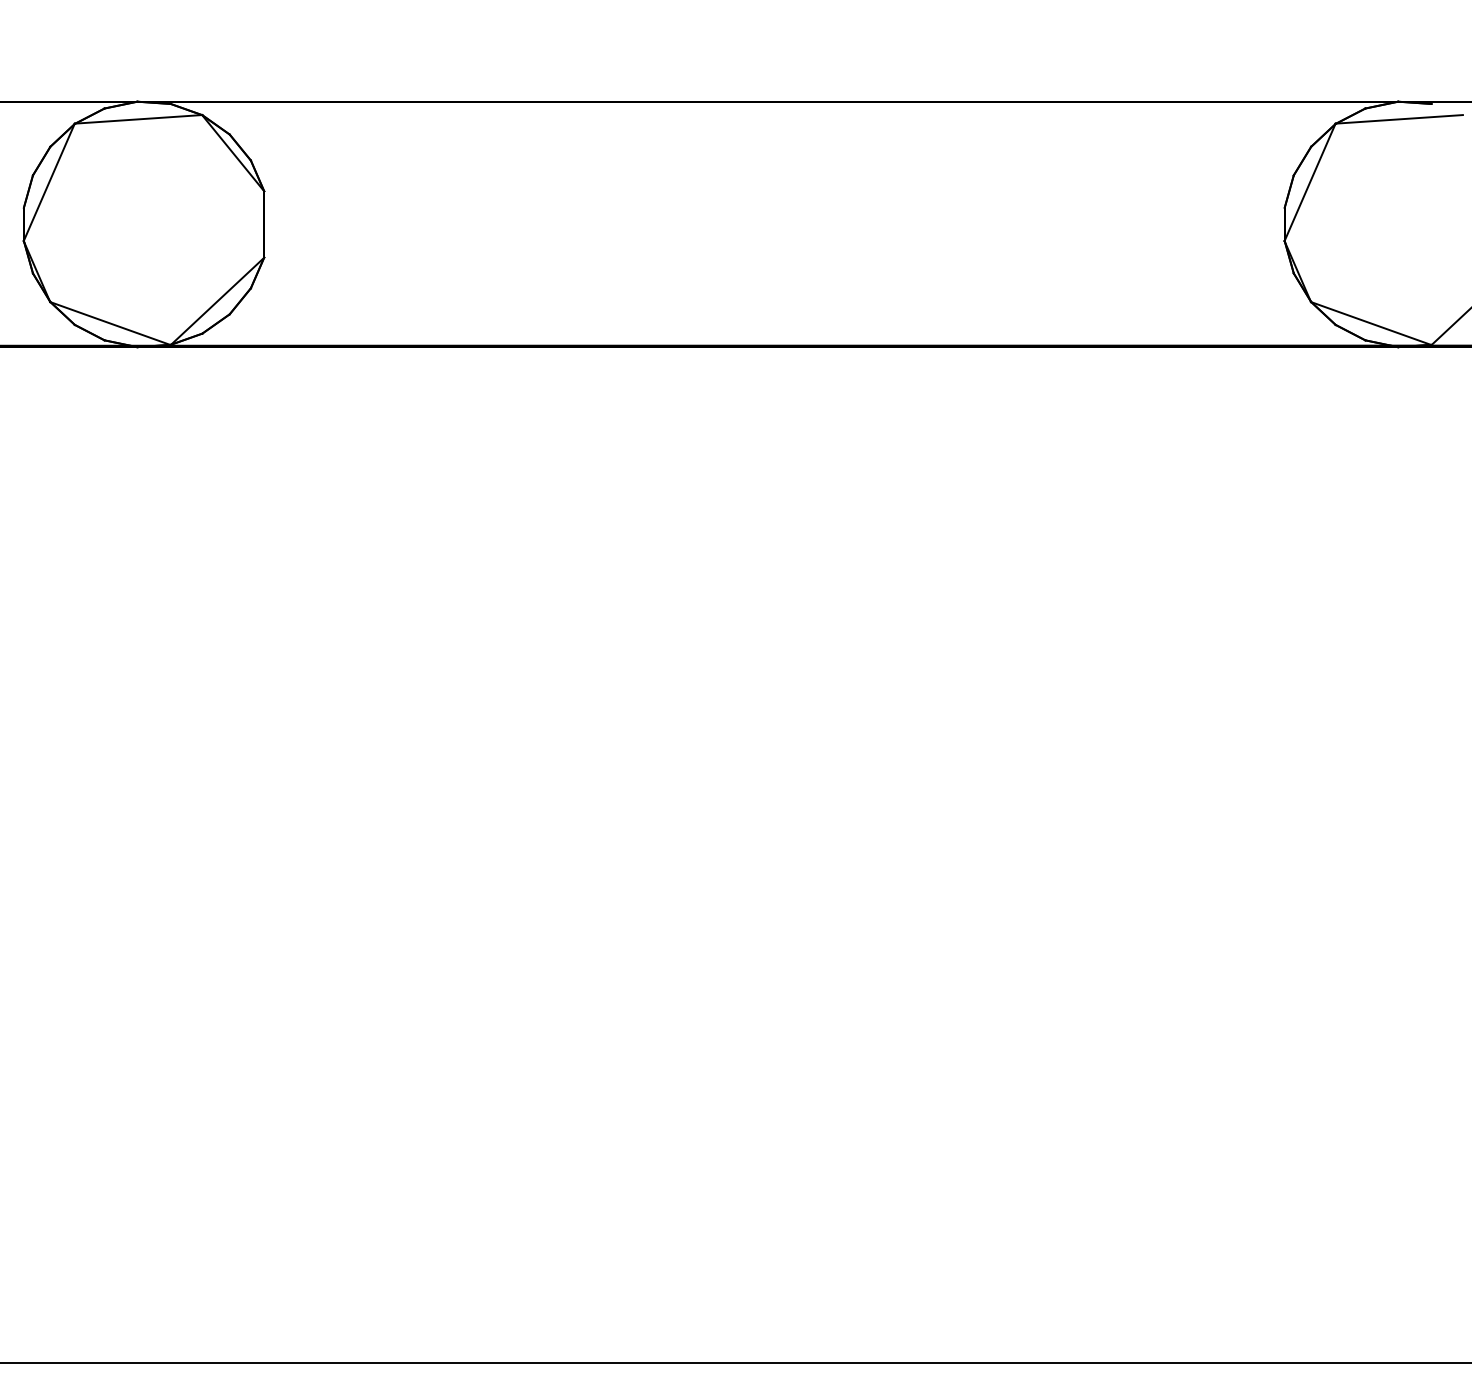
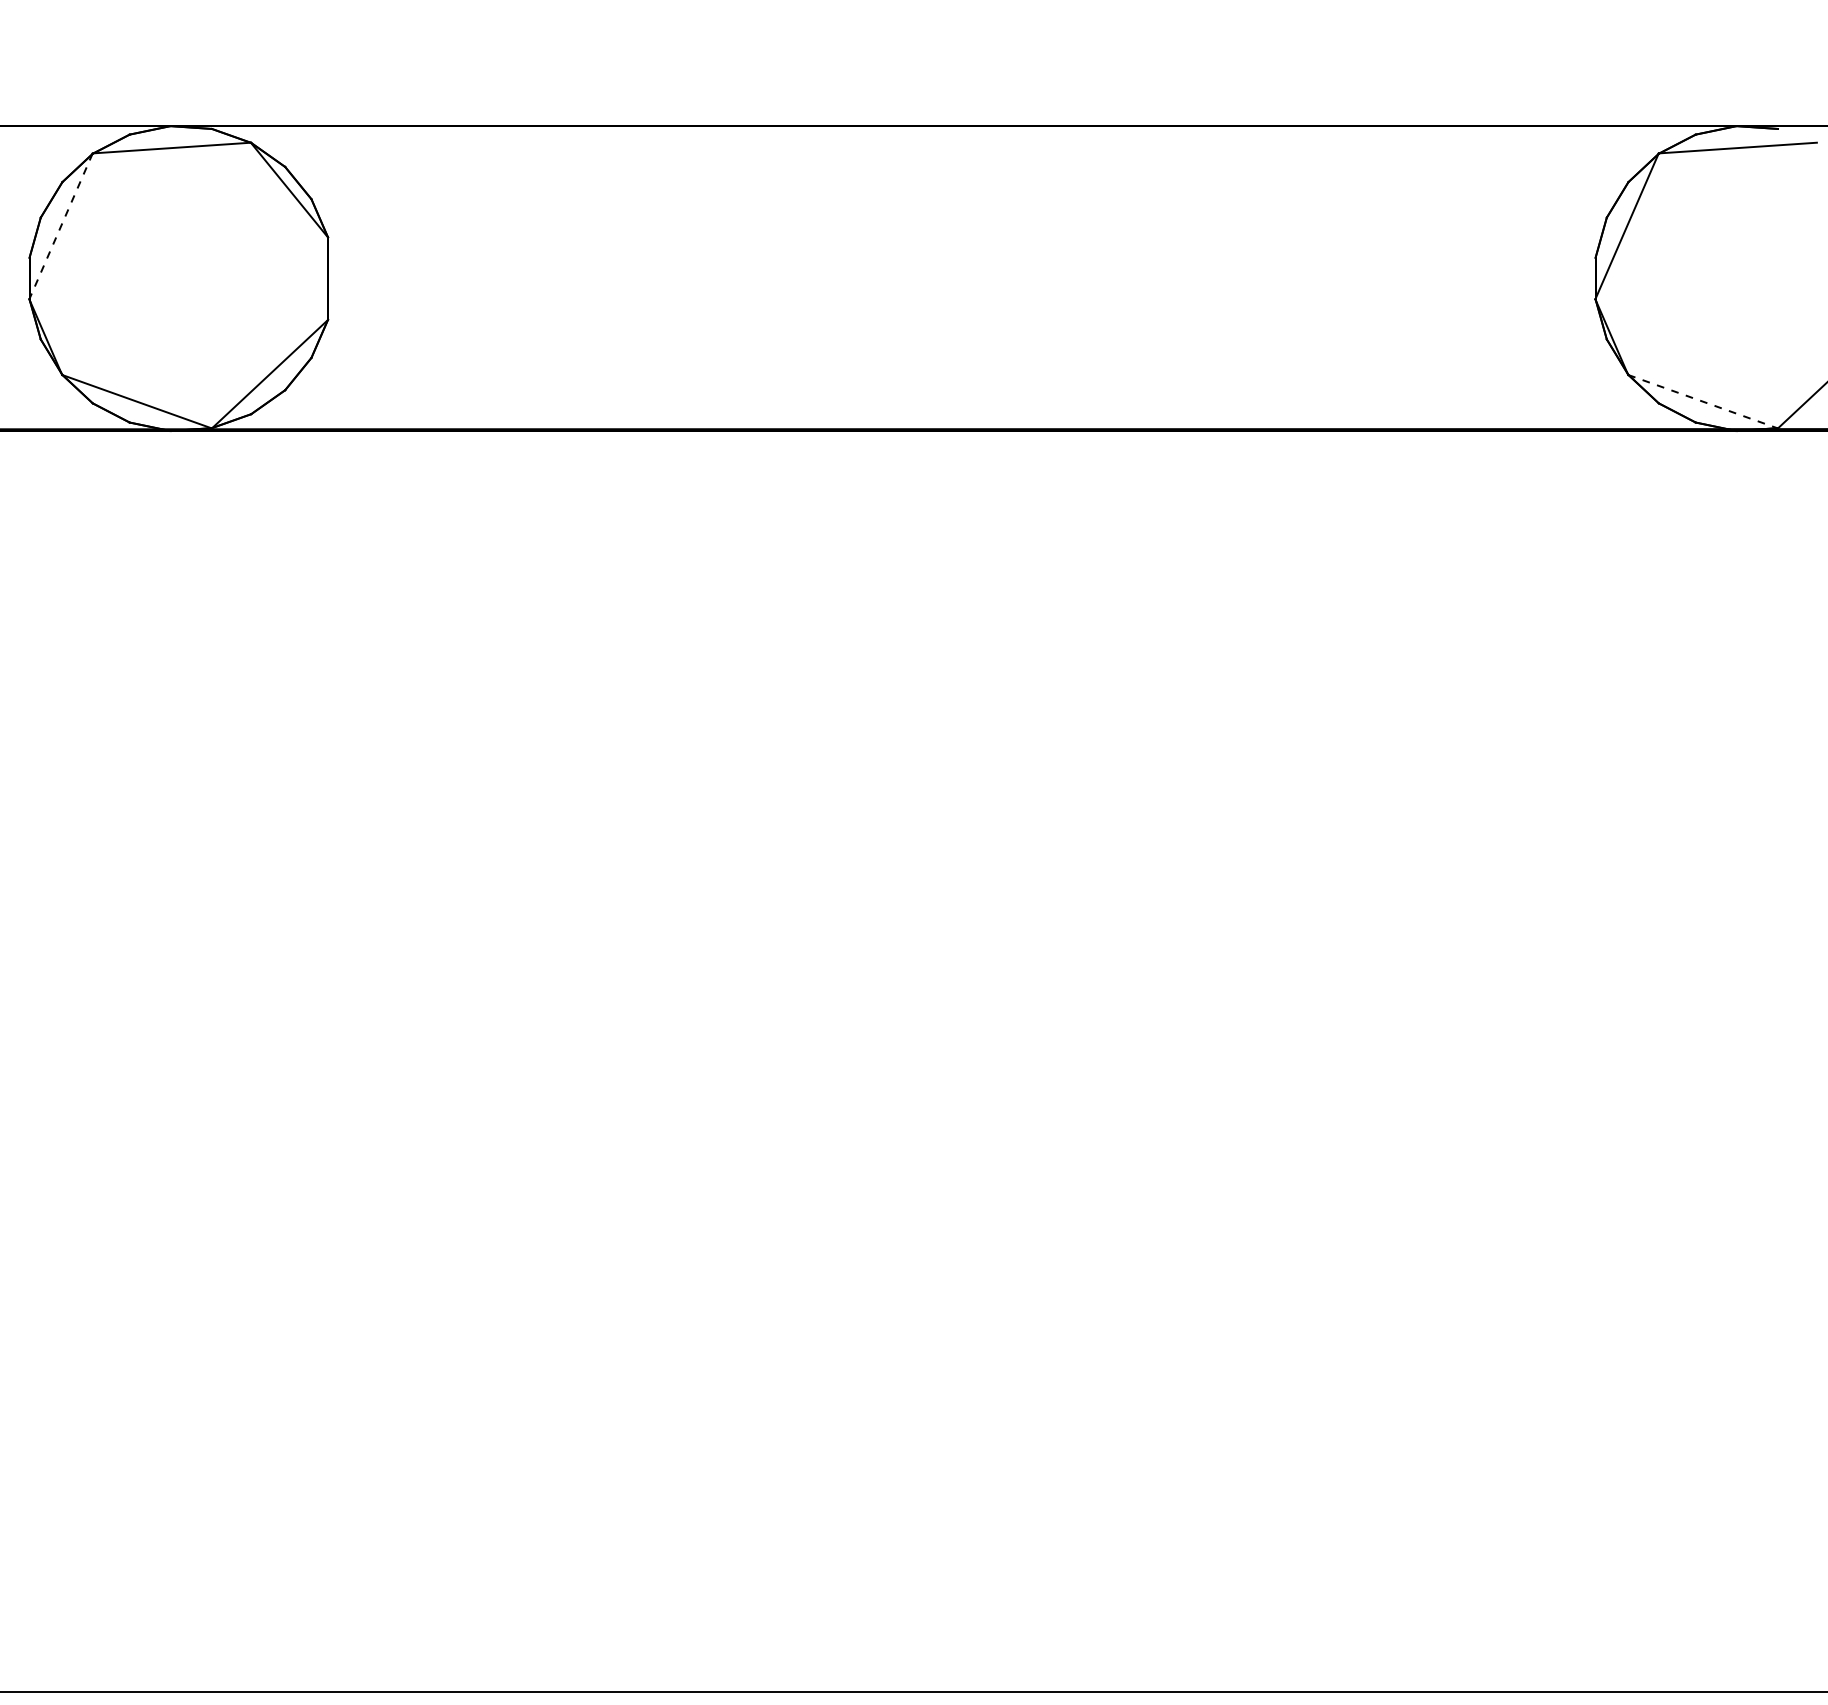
line: (49, 182) -> (61, 226), solid -> dashed
line: (1371, 323) -> (1703, 401), solid -> dashed

